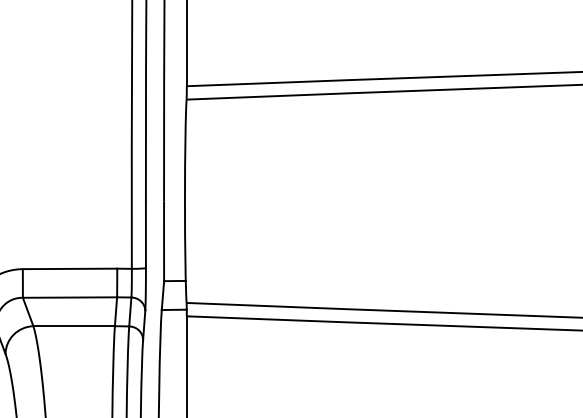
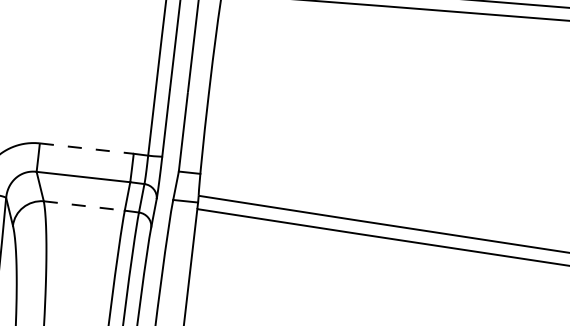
line: (70, 268) -> (87, 148), solid -> dashed
line: (74, 326) -> (84, 206), solid -> dashed

